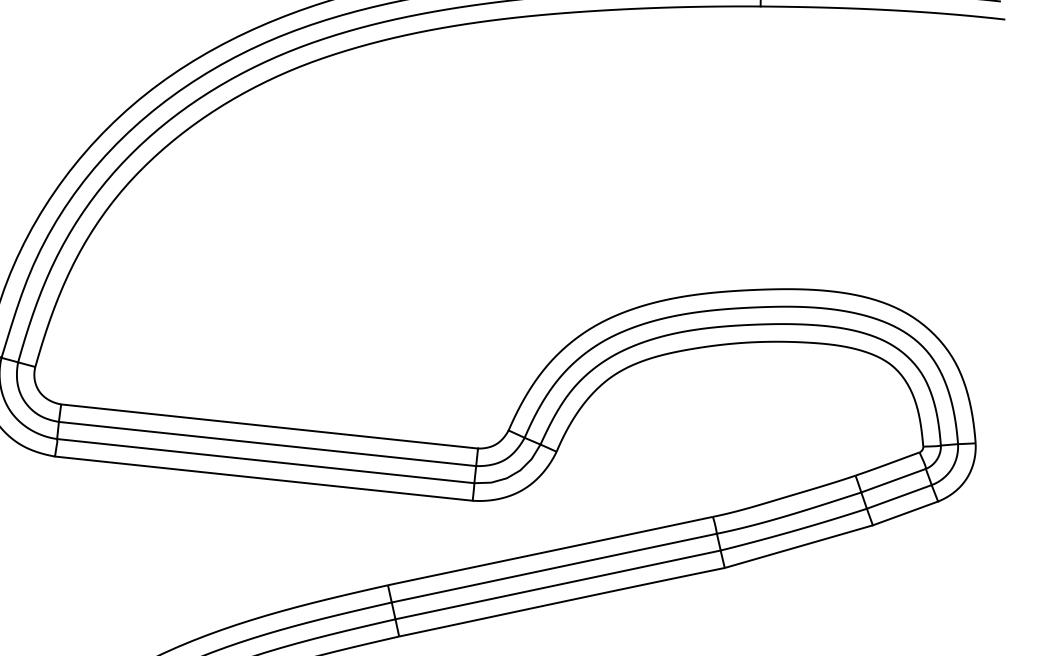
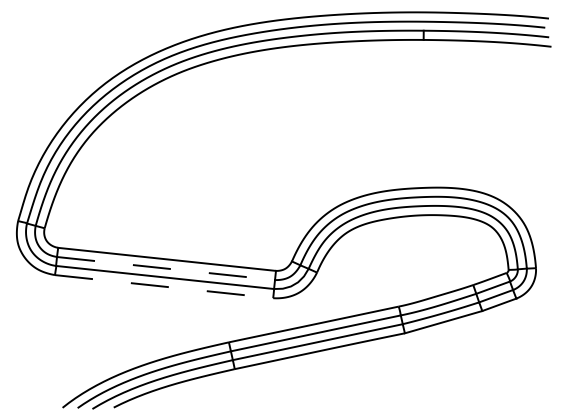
line: (268, 443) -> (166, 268), solid -> dashed
line: (264, 478) -> (164, 286), solid -> dashed

